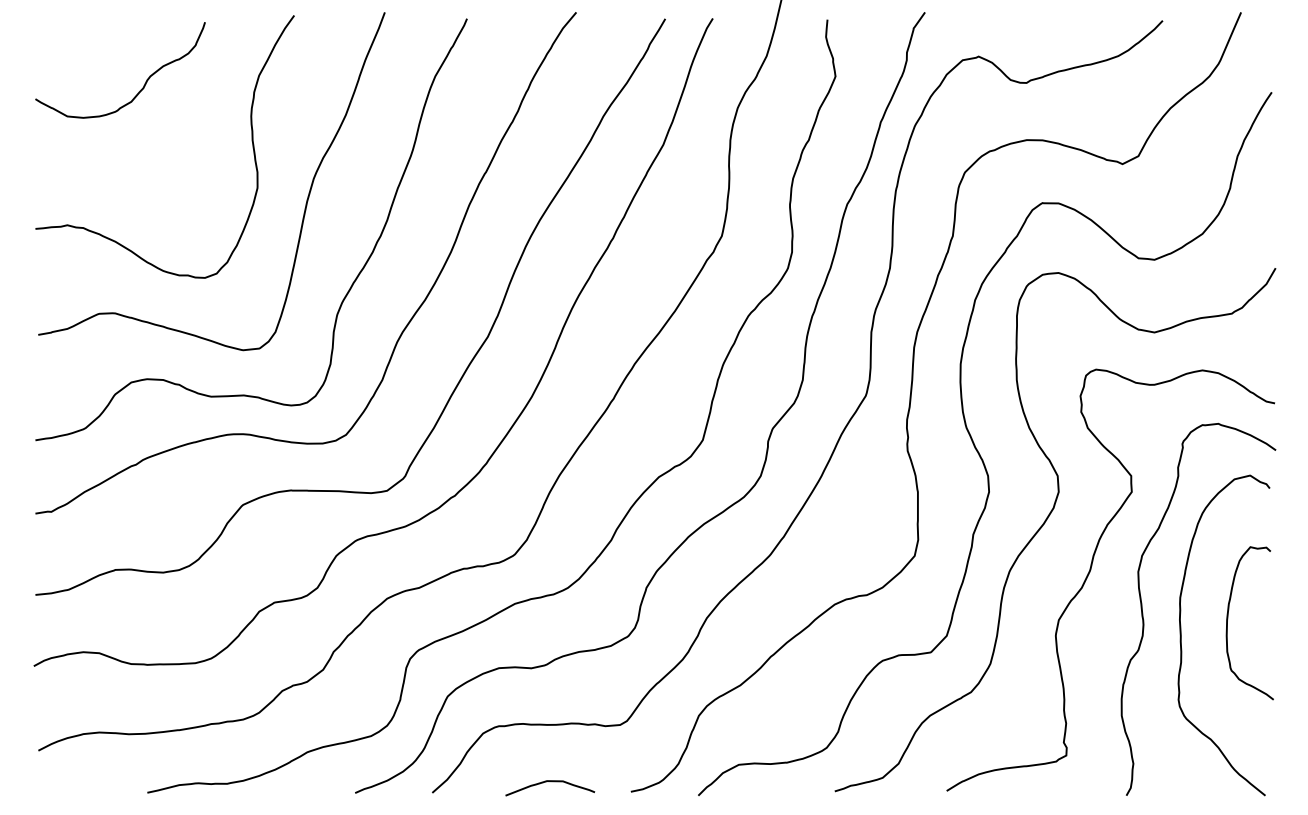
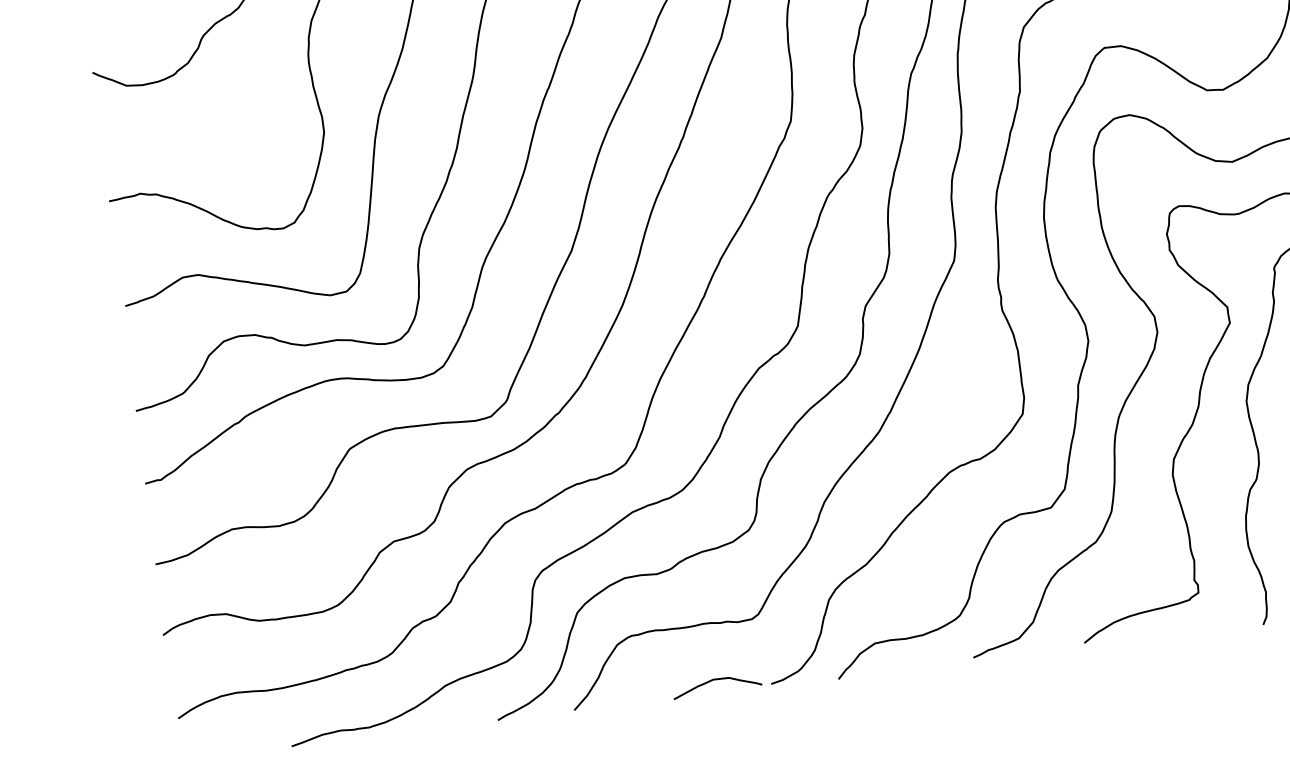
curve: (550, 782) -> (716, 680), moved

